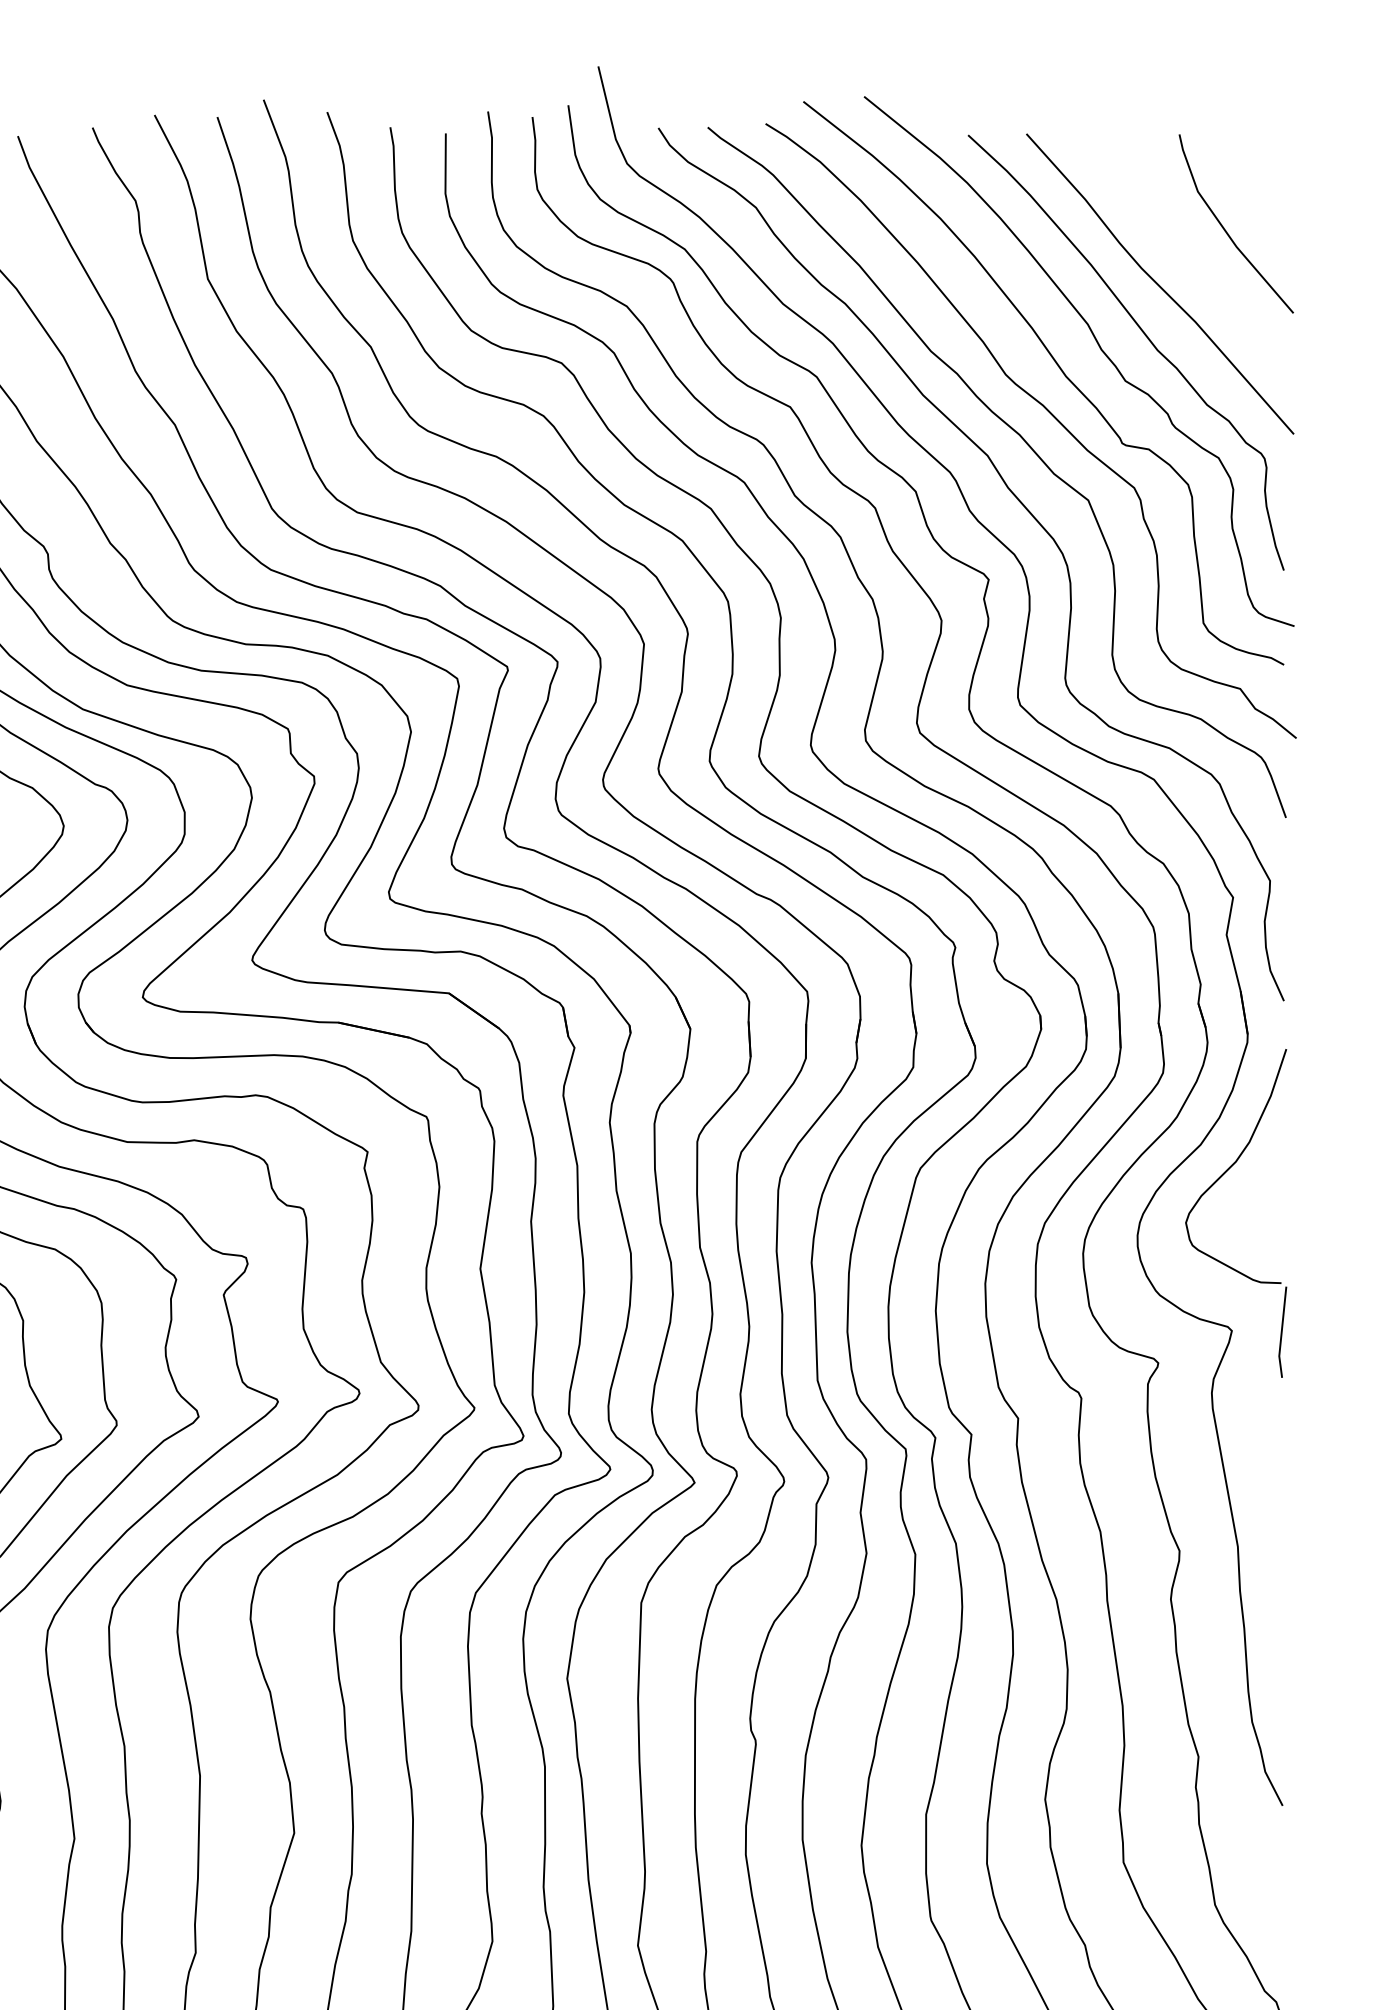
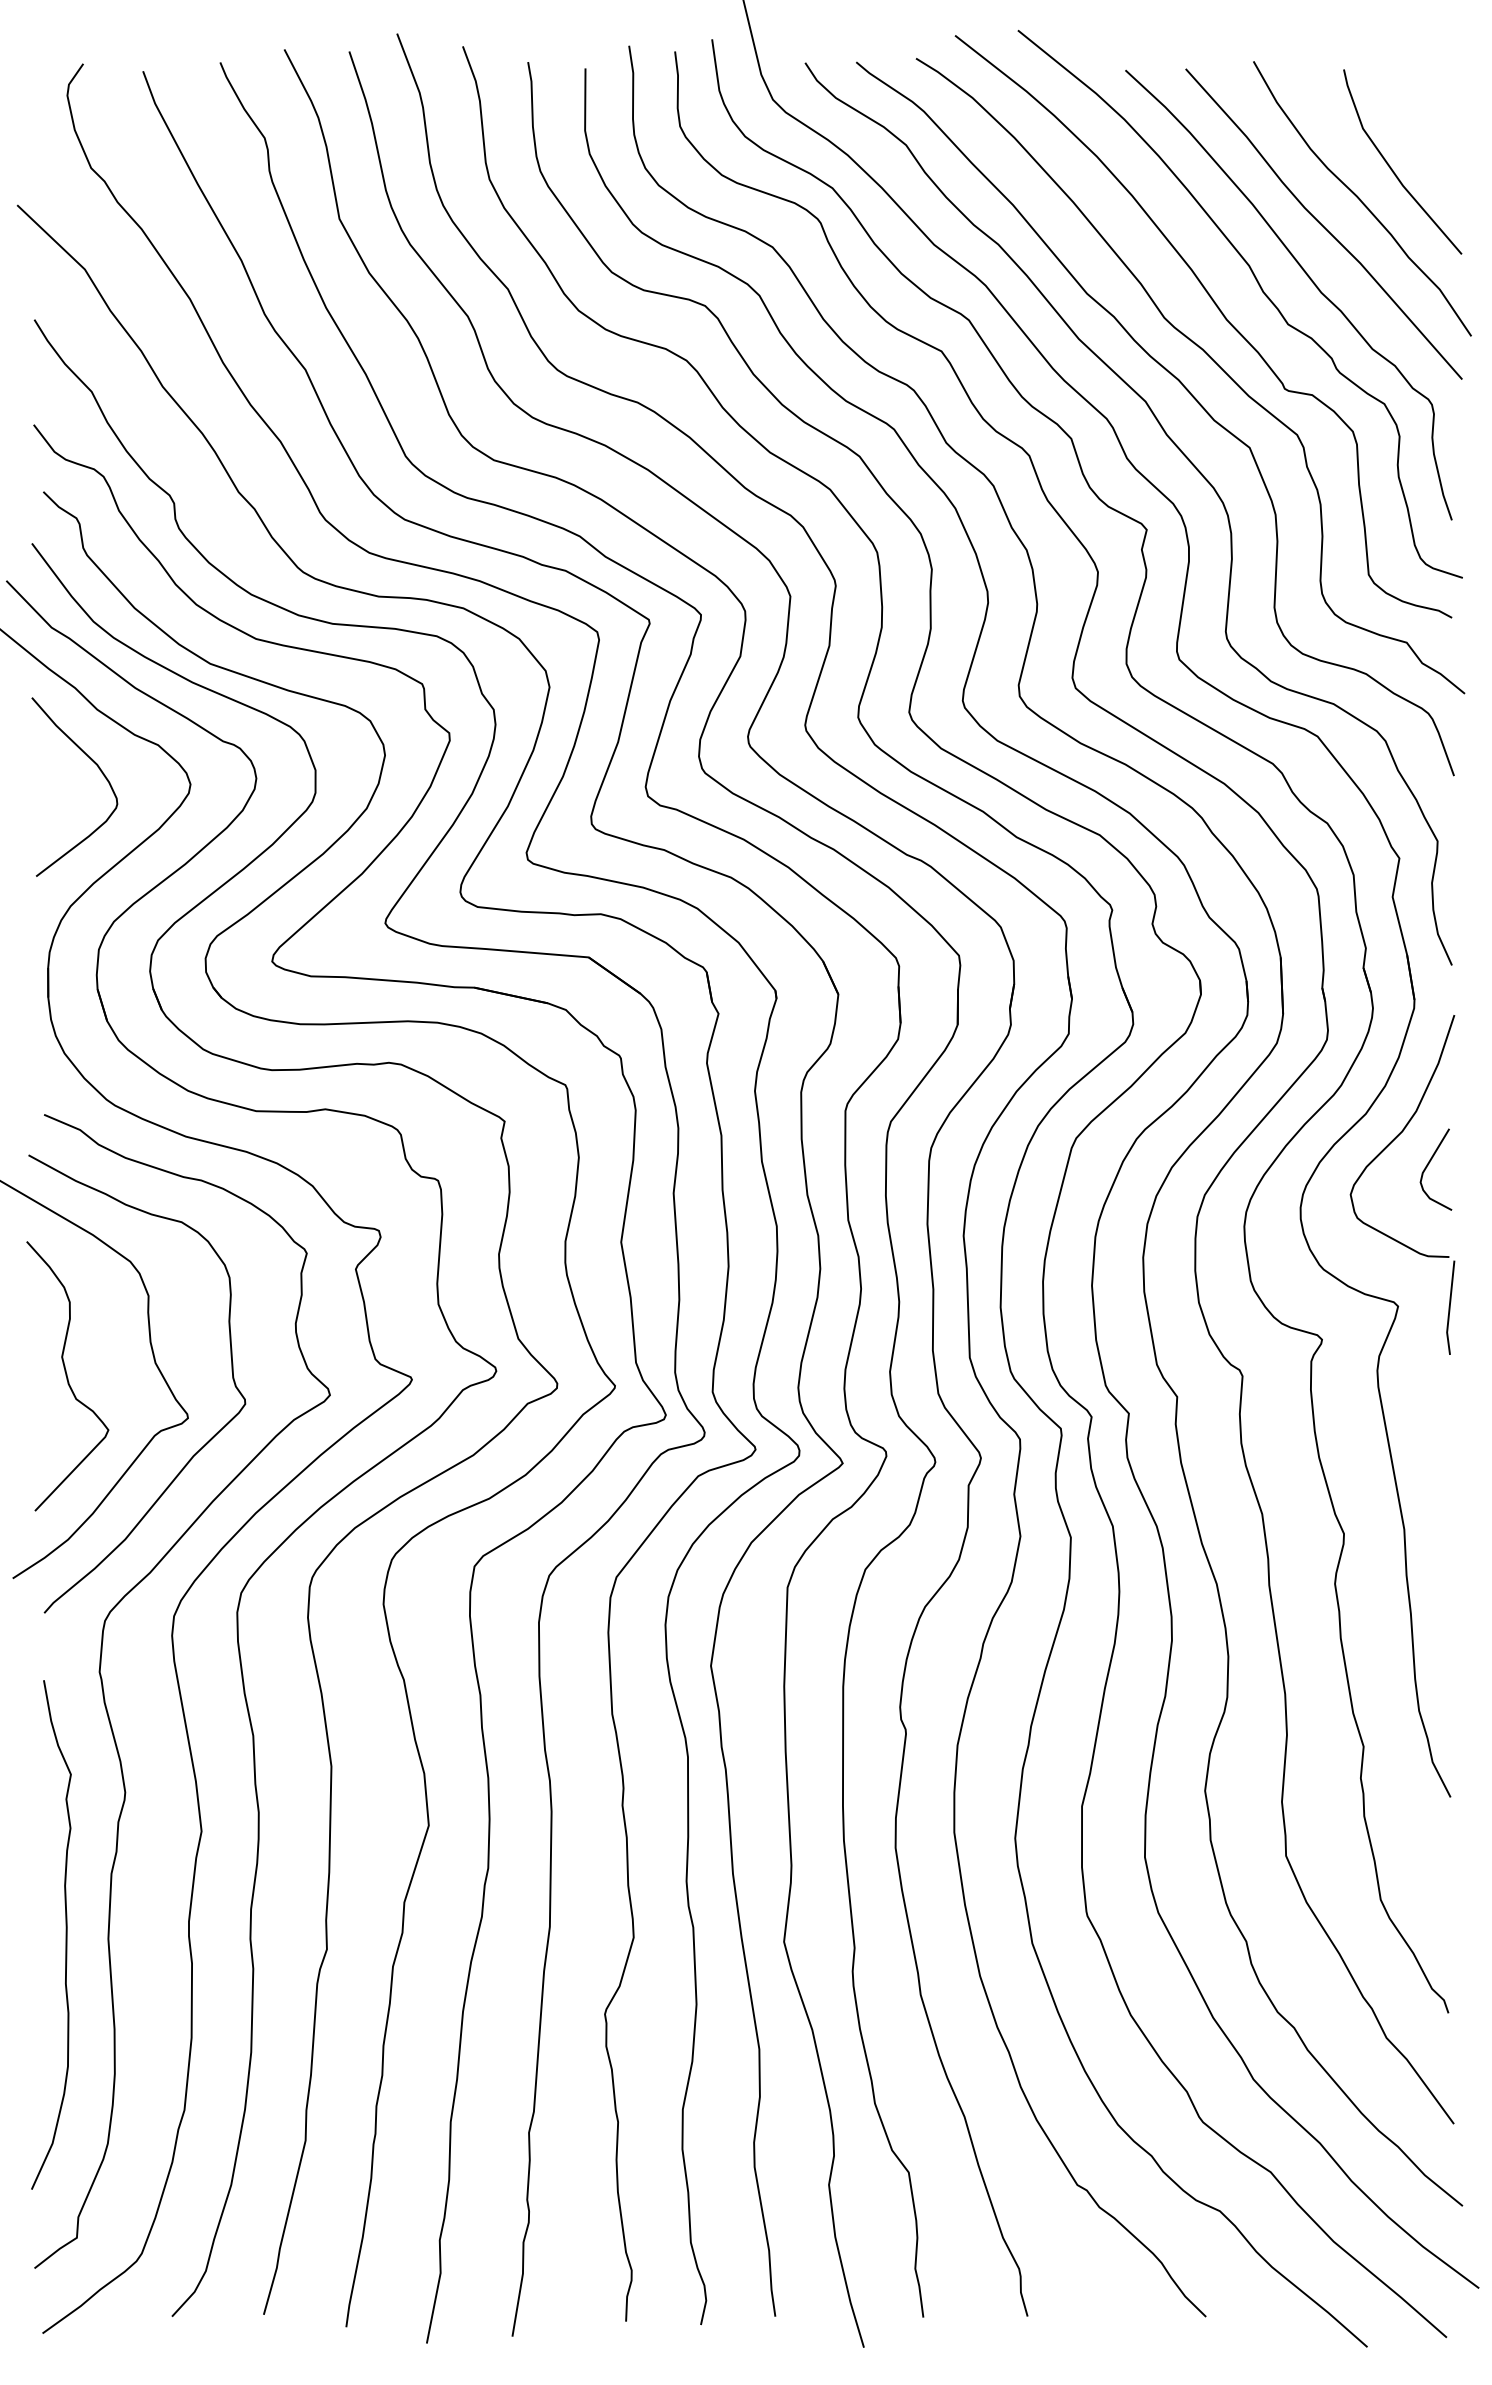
curve: (1195, 259) -> (1360, 198), added
curve: (1261, 1194) -> (1428, 1165), added

